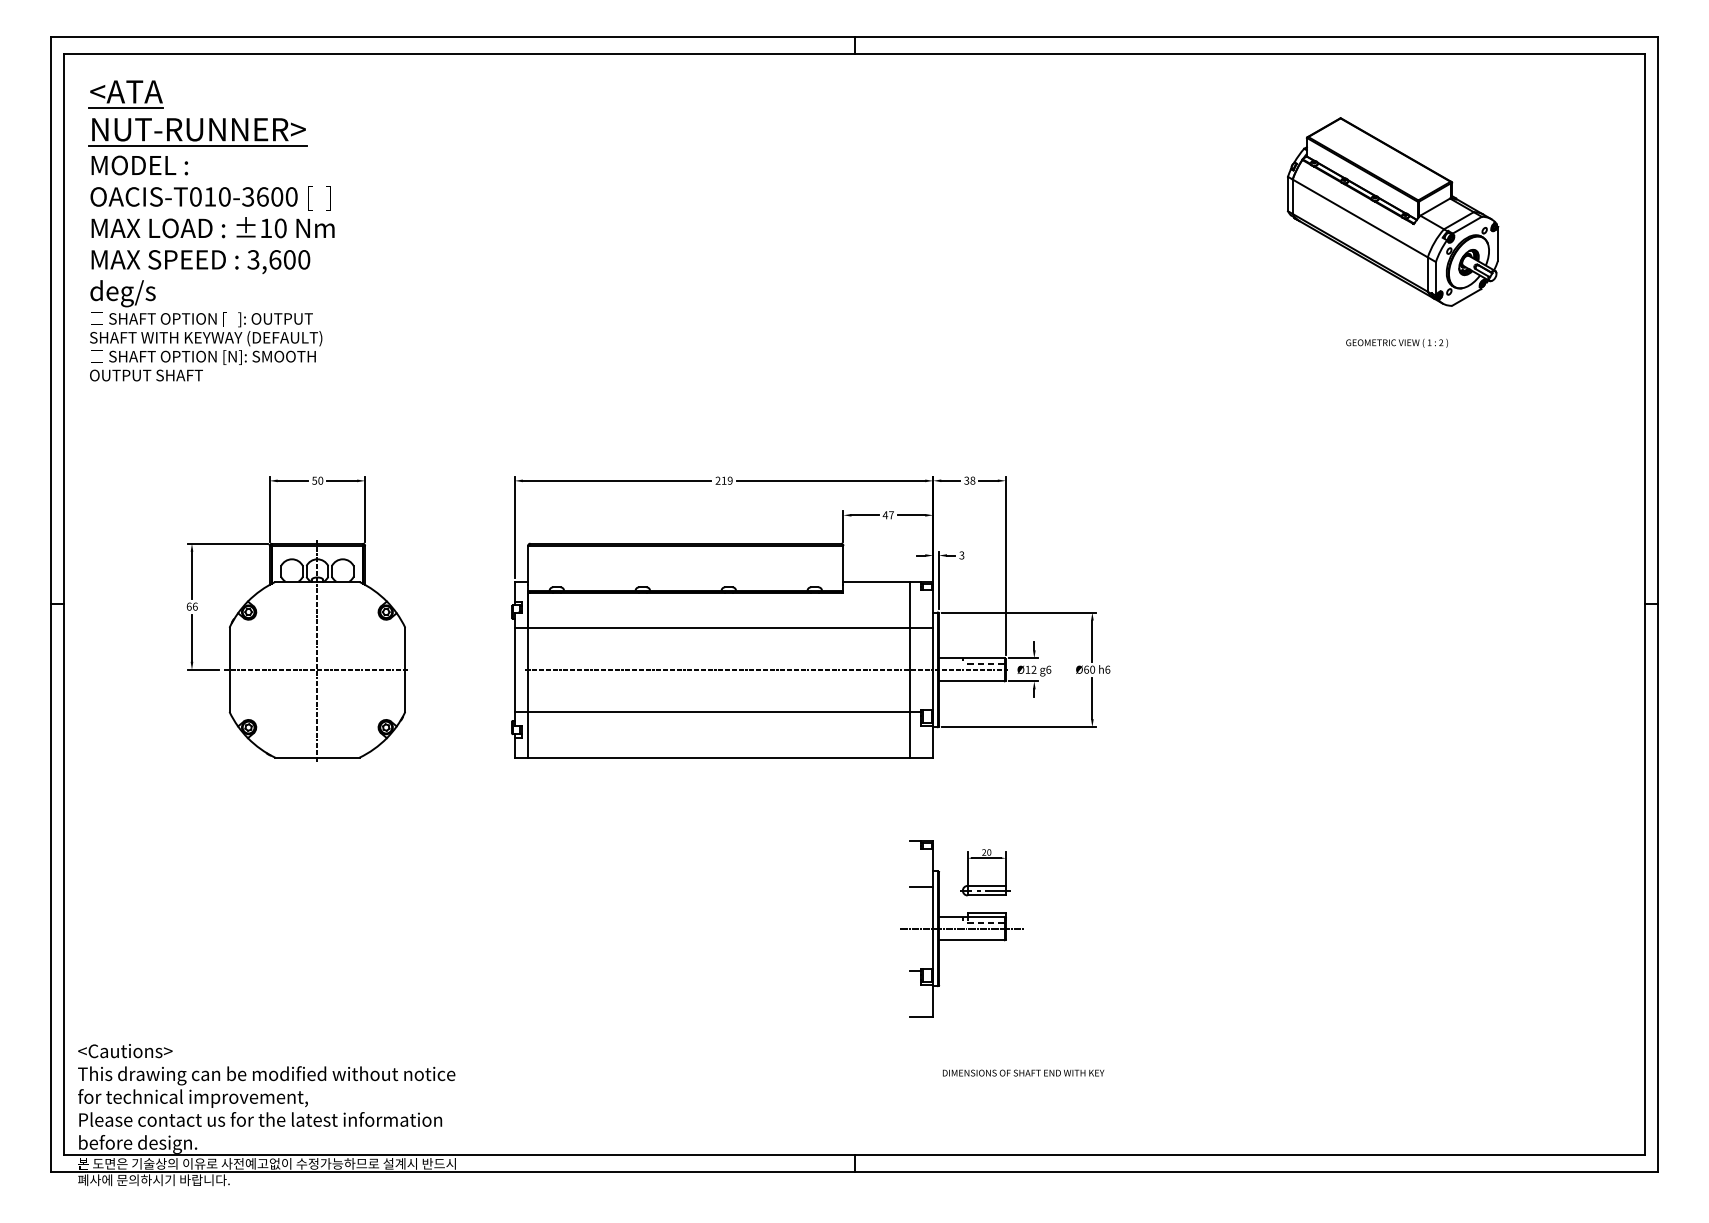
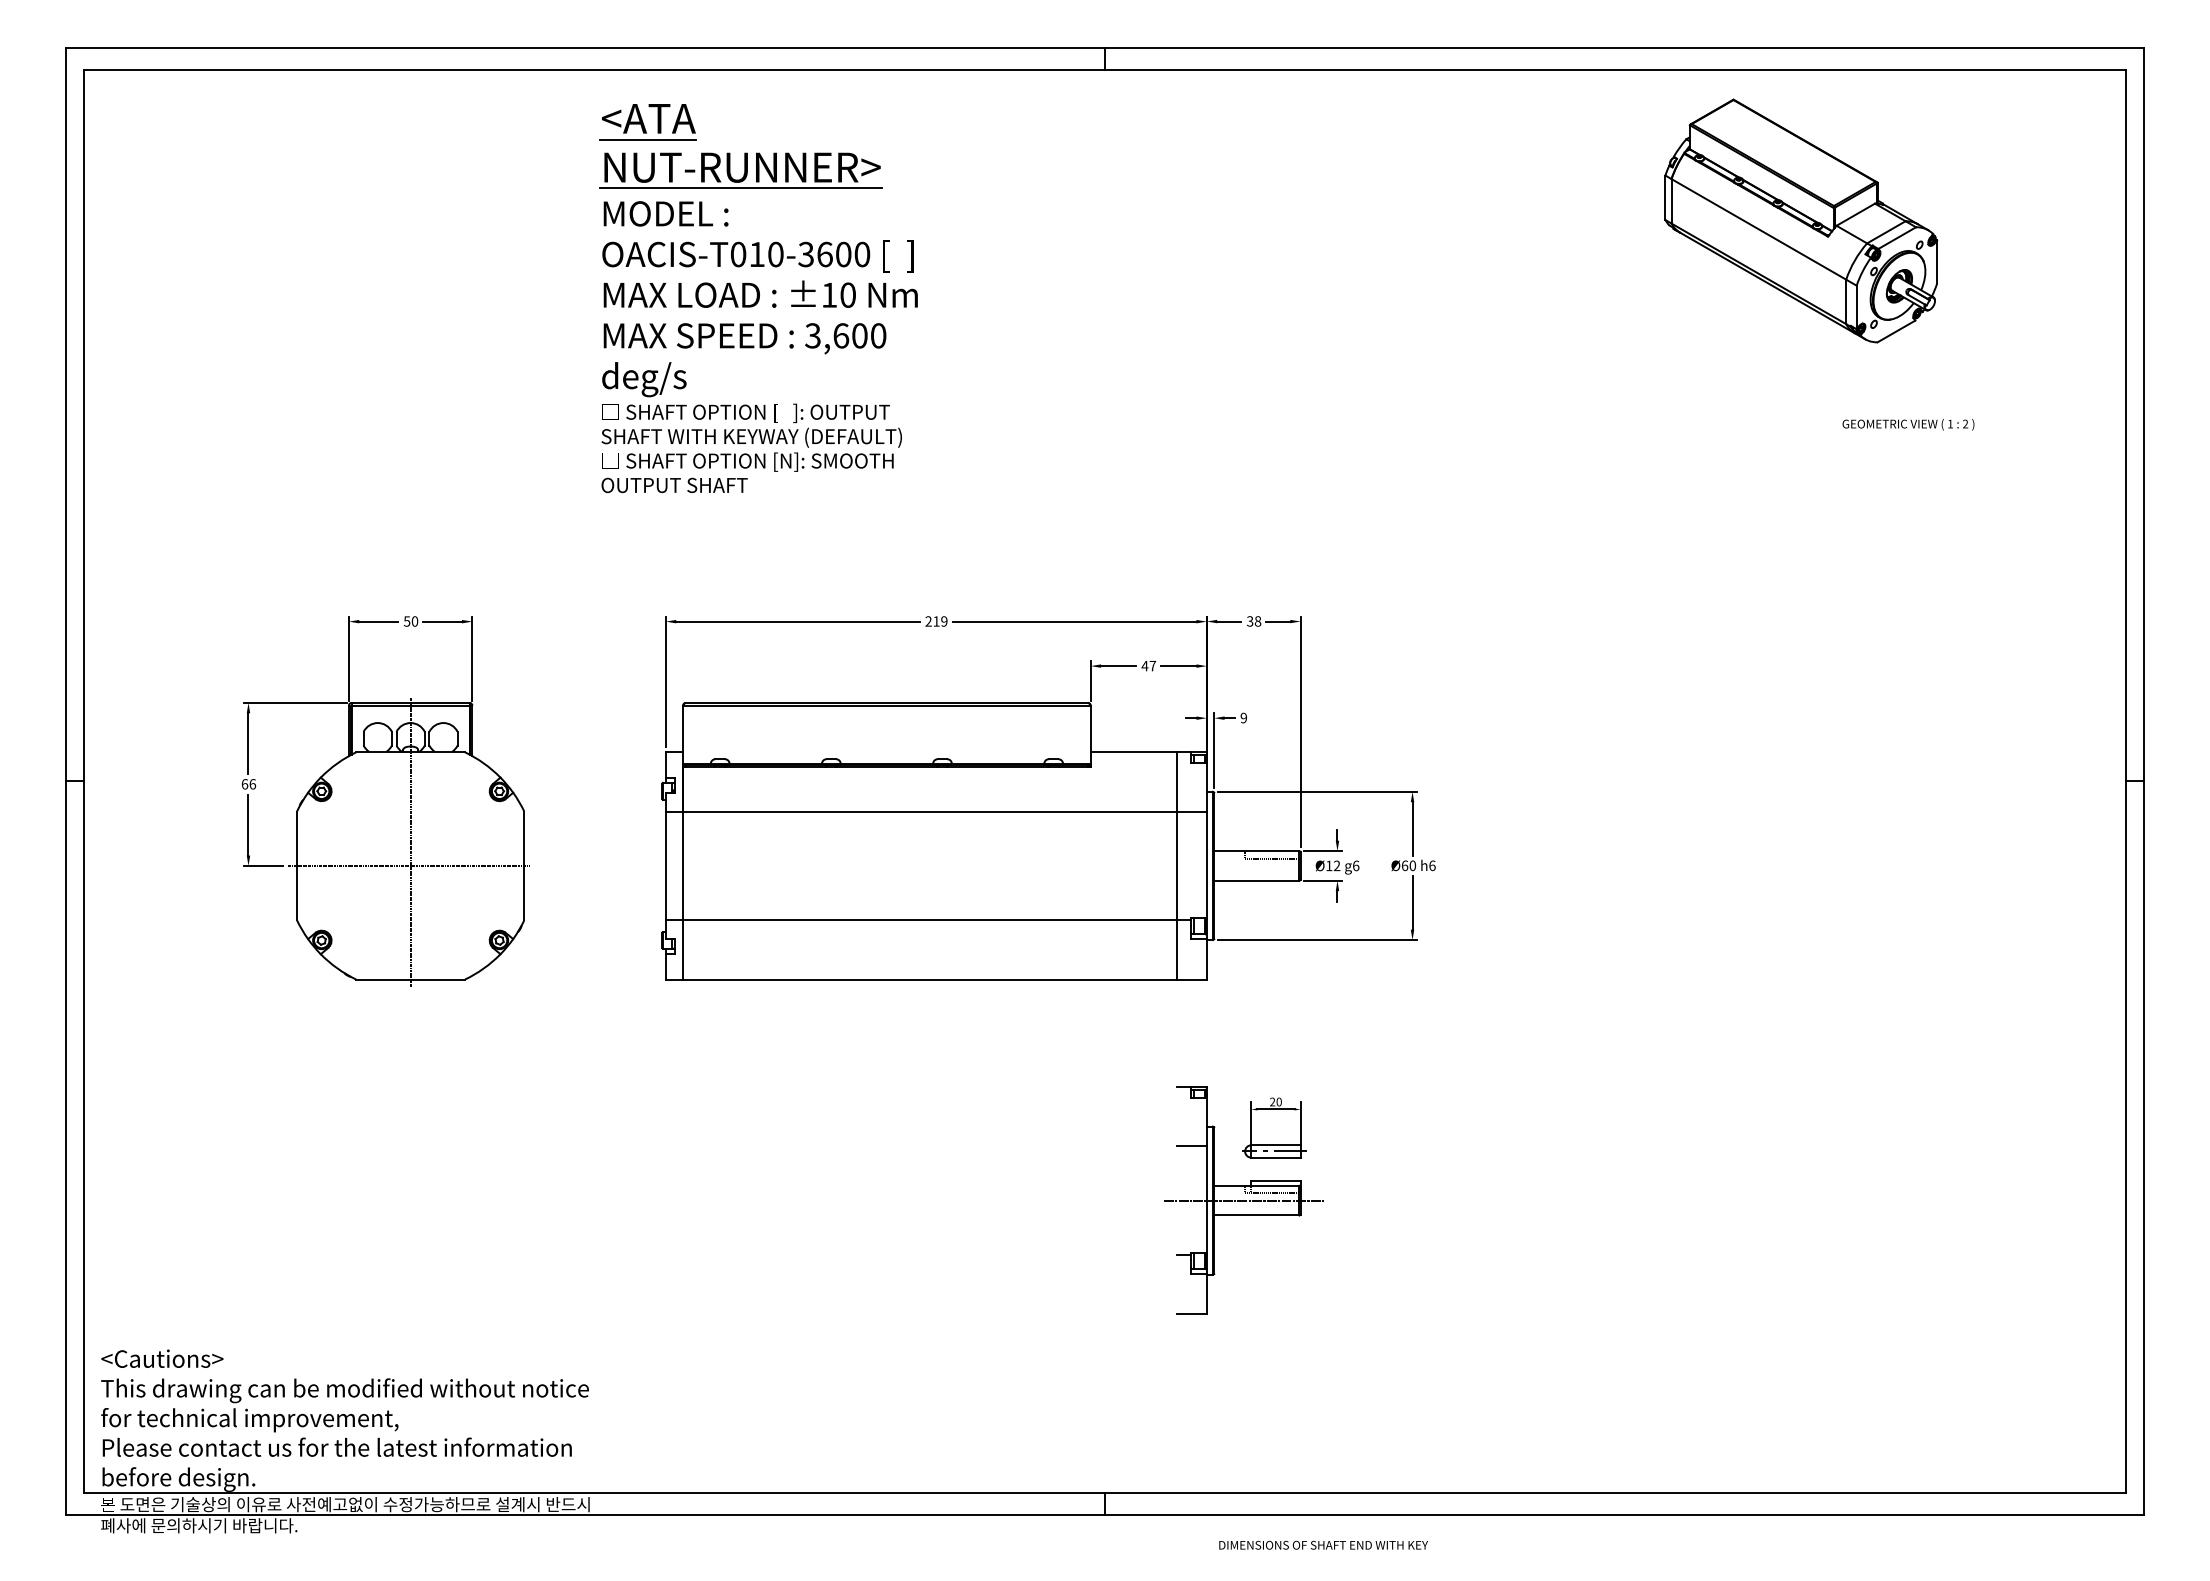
part: (1393, 211) -> (1801, 220), moved
part: (211, 230) -> (758, 298), moved
text: (1397, 343) -> (1908, 424), moved
text: (961, 555) -> (1243, 718), 3 -> 9
line: (765, 669) -> (990, 865), removed
text: (1023, 1072) -> (1323, 1544), moved

